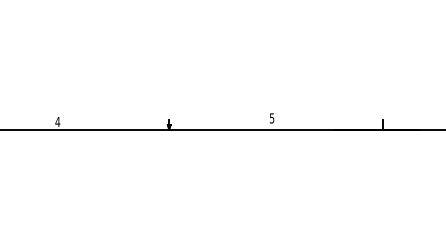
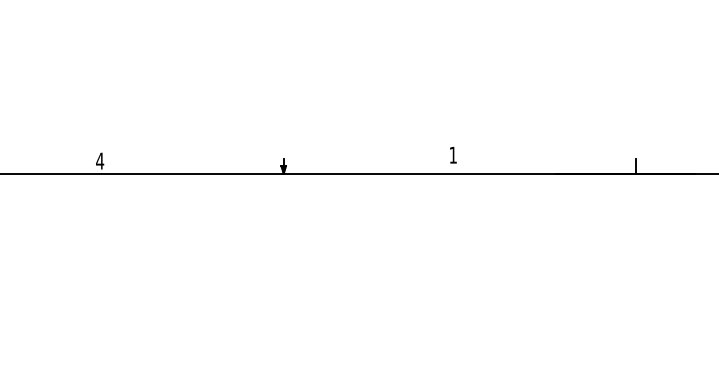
text: (271, 118) -> (452, 155), 5 -> 1

